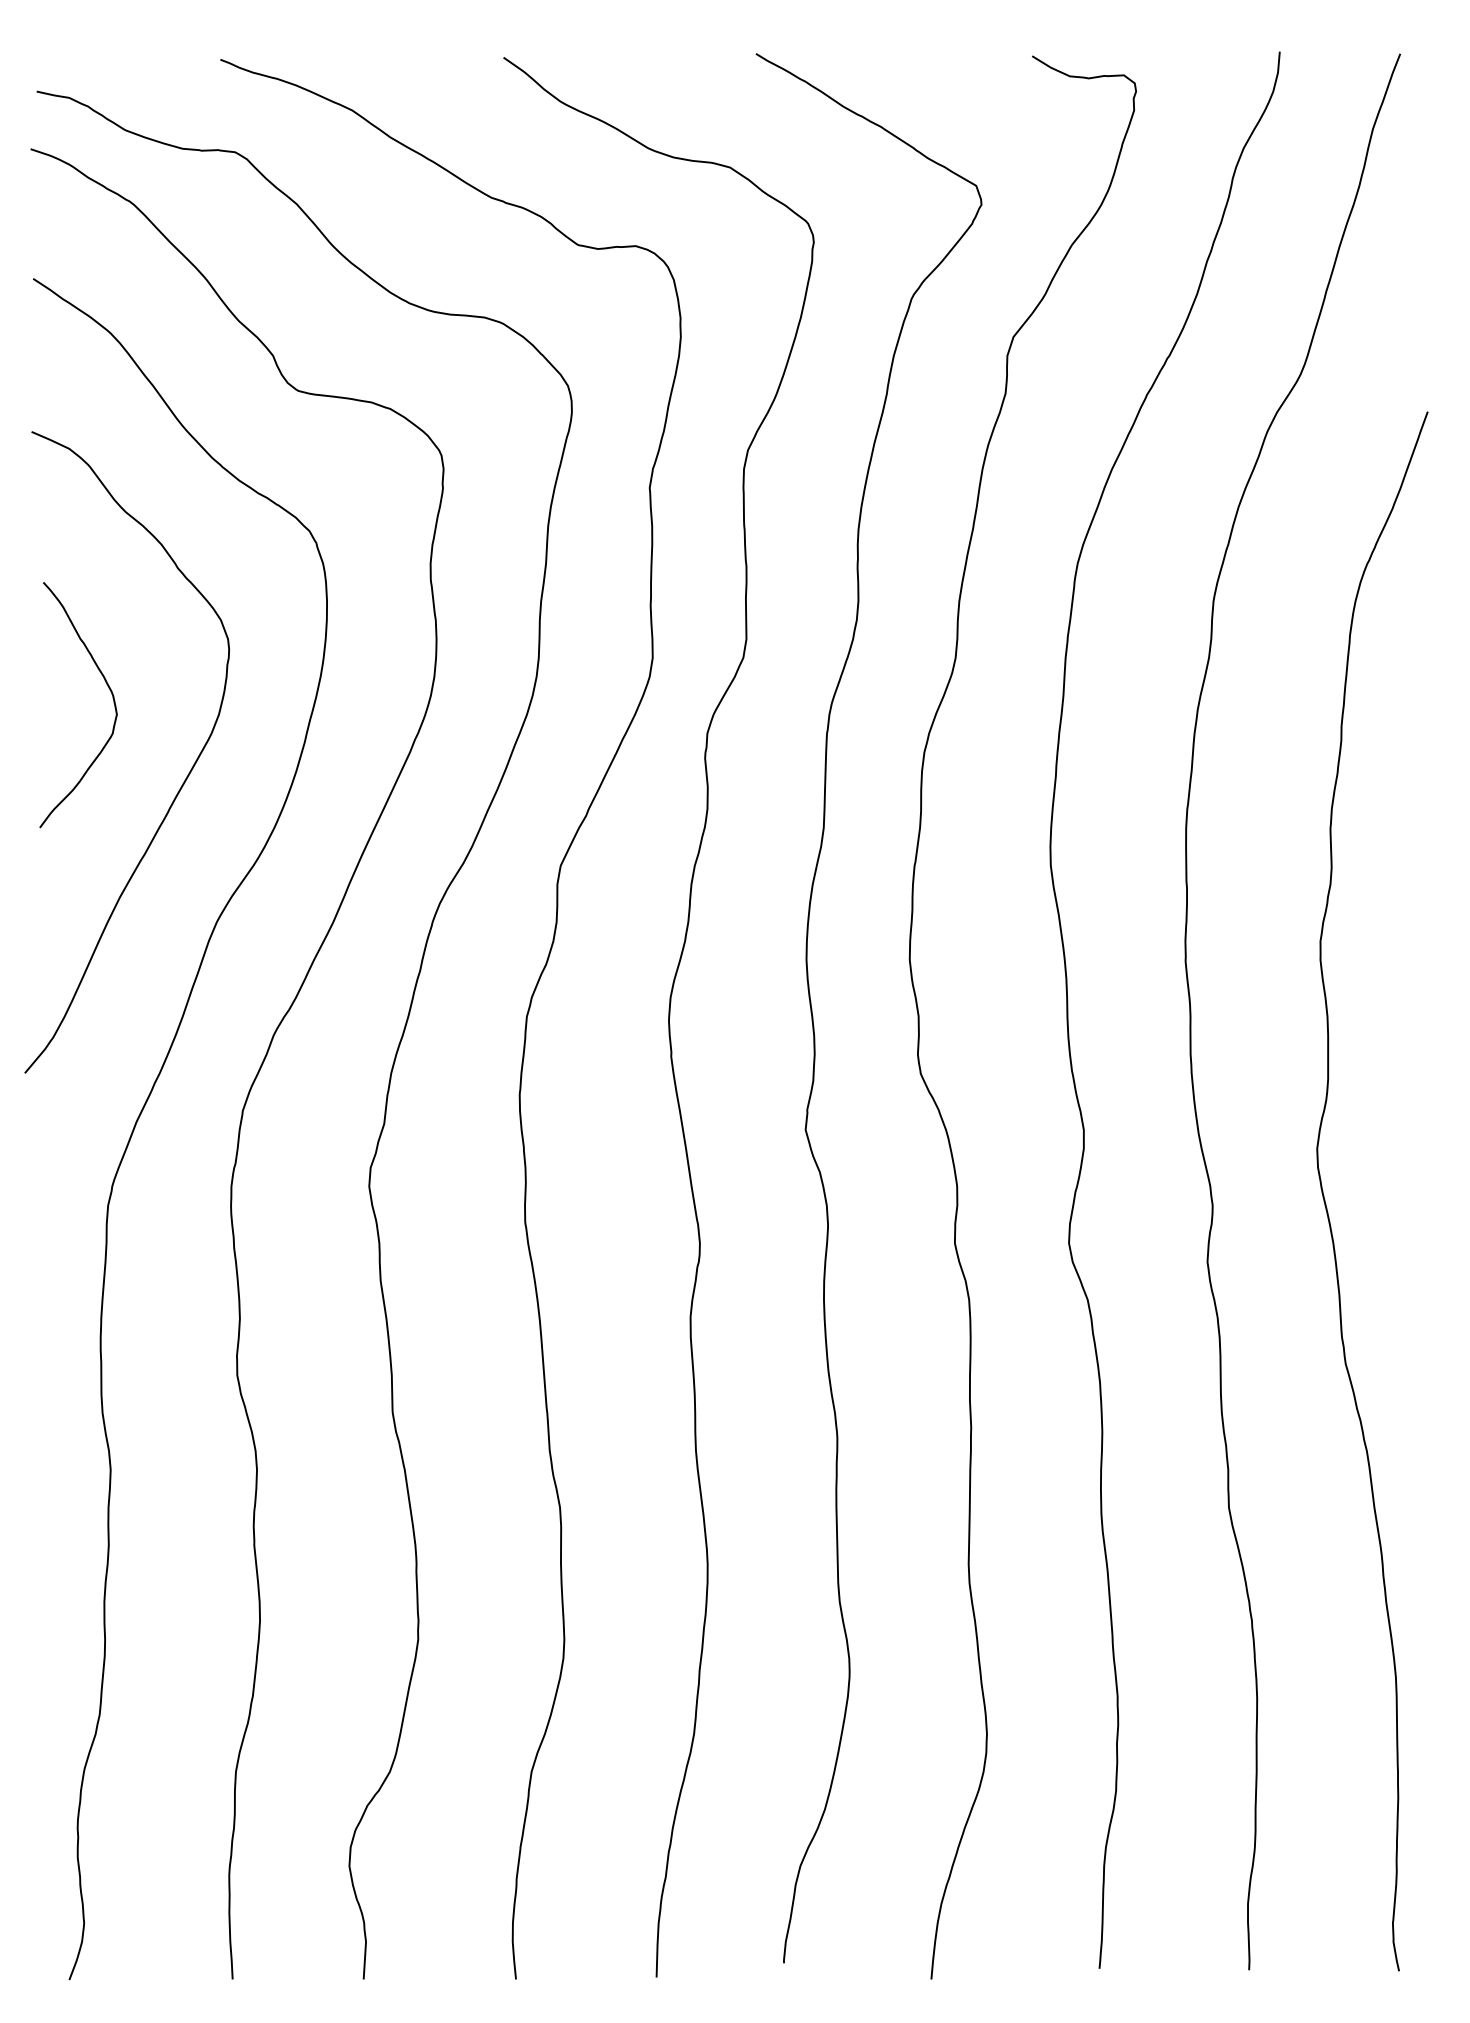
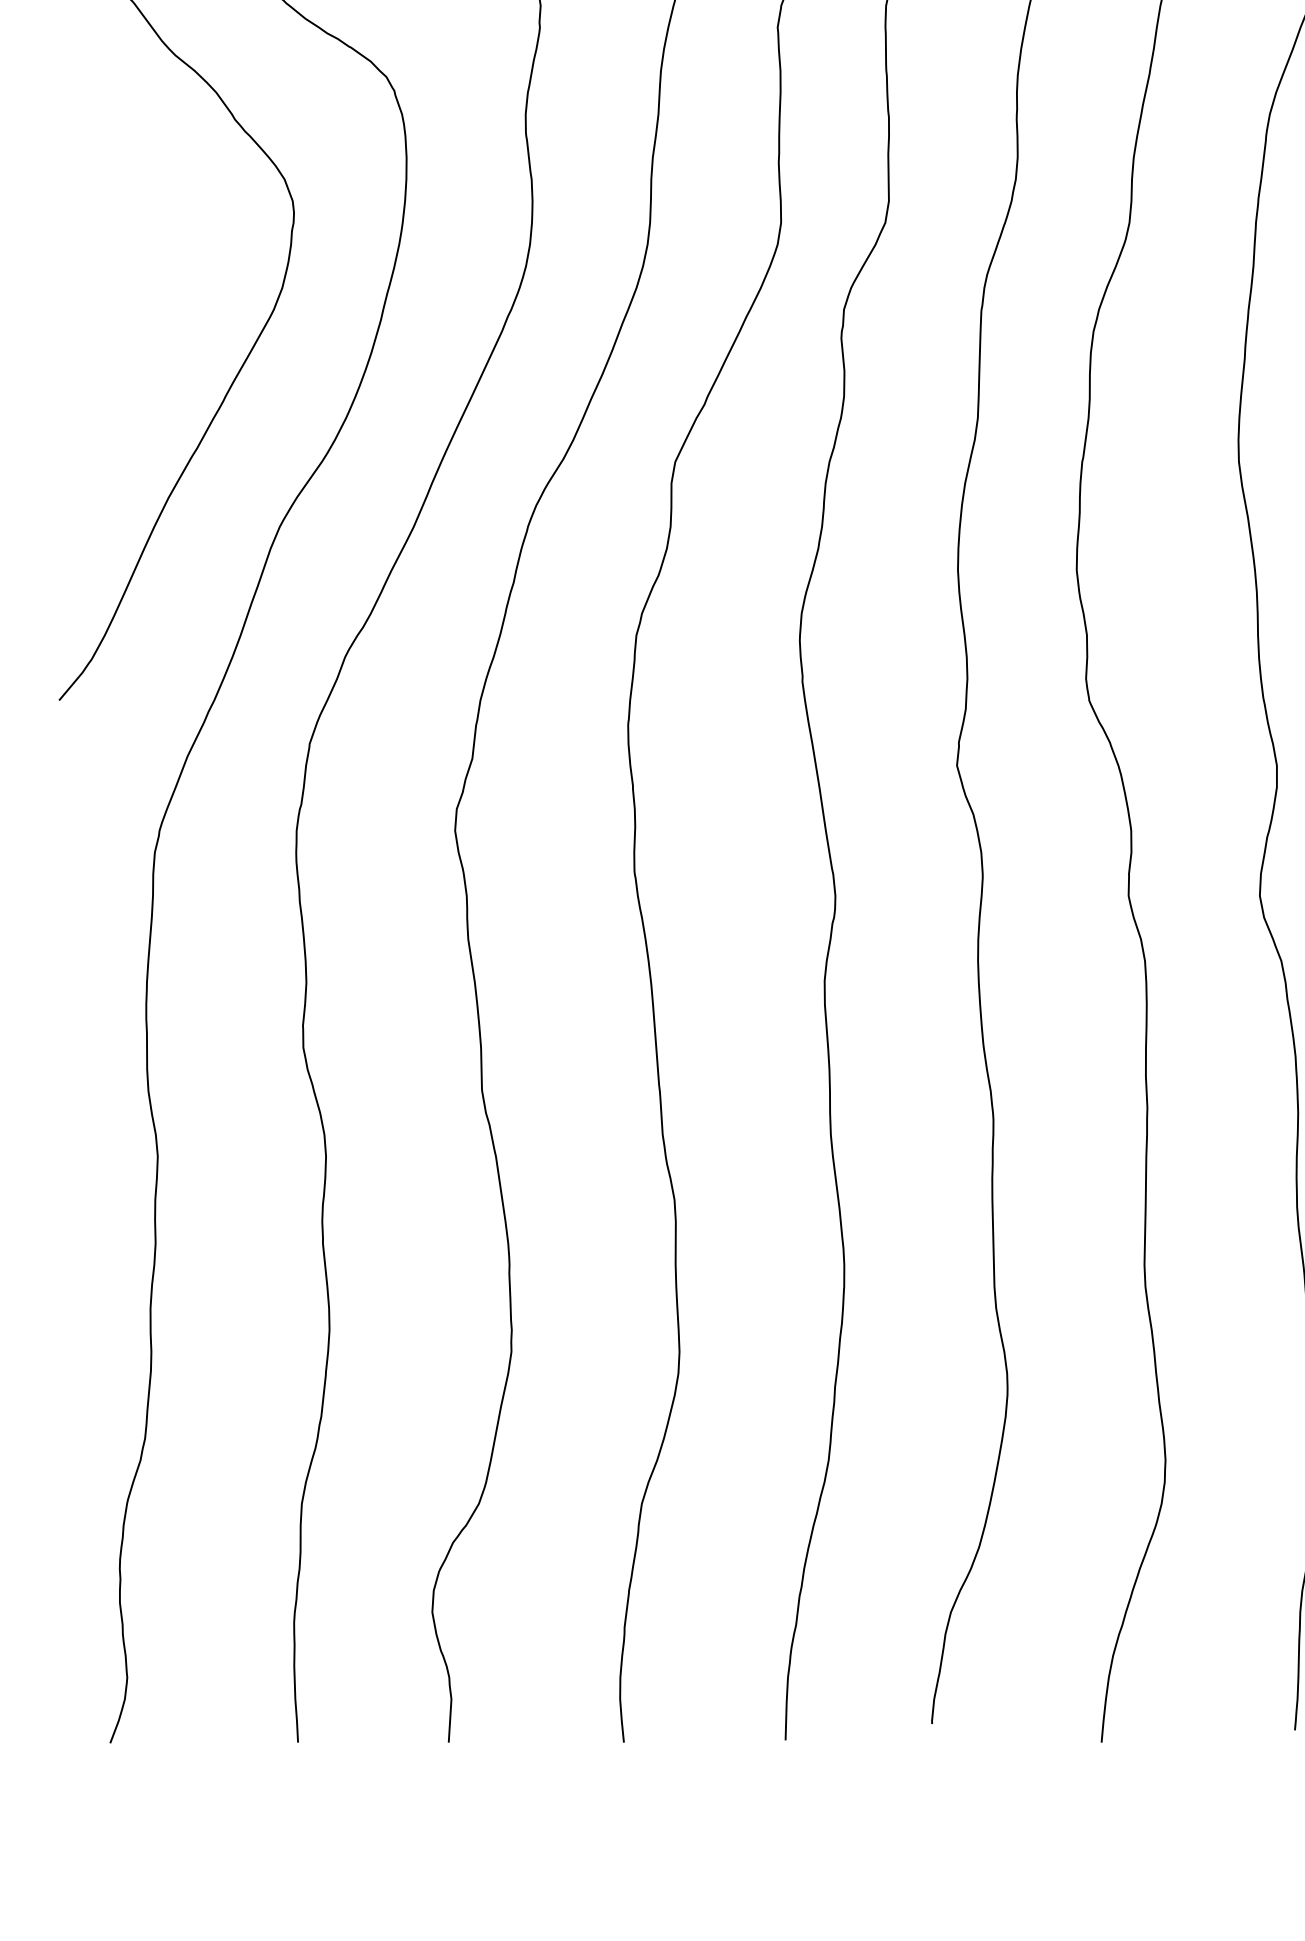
curve: (109, 690) -> (156, 260), removed

